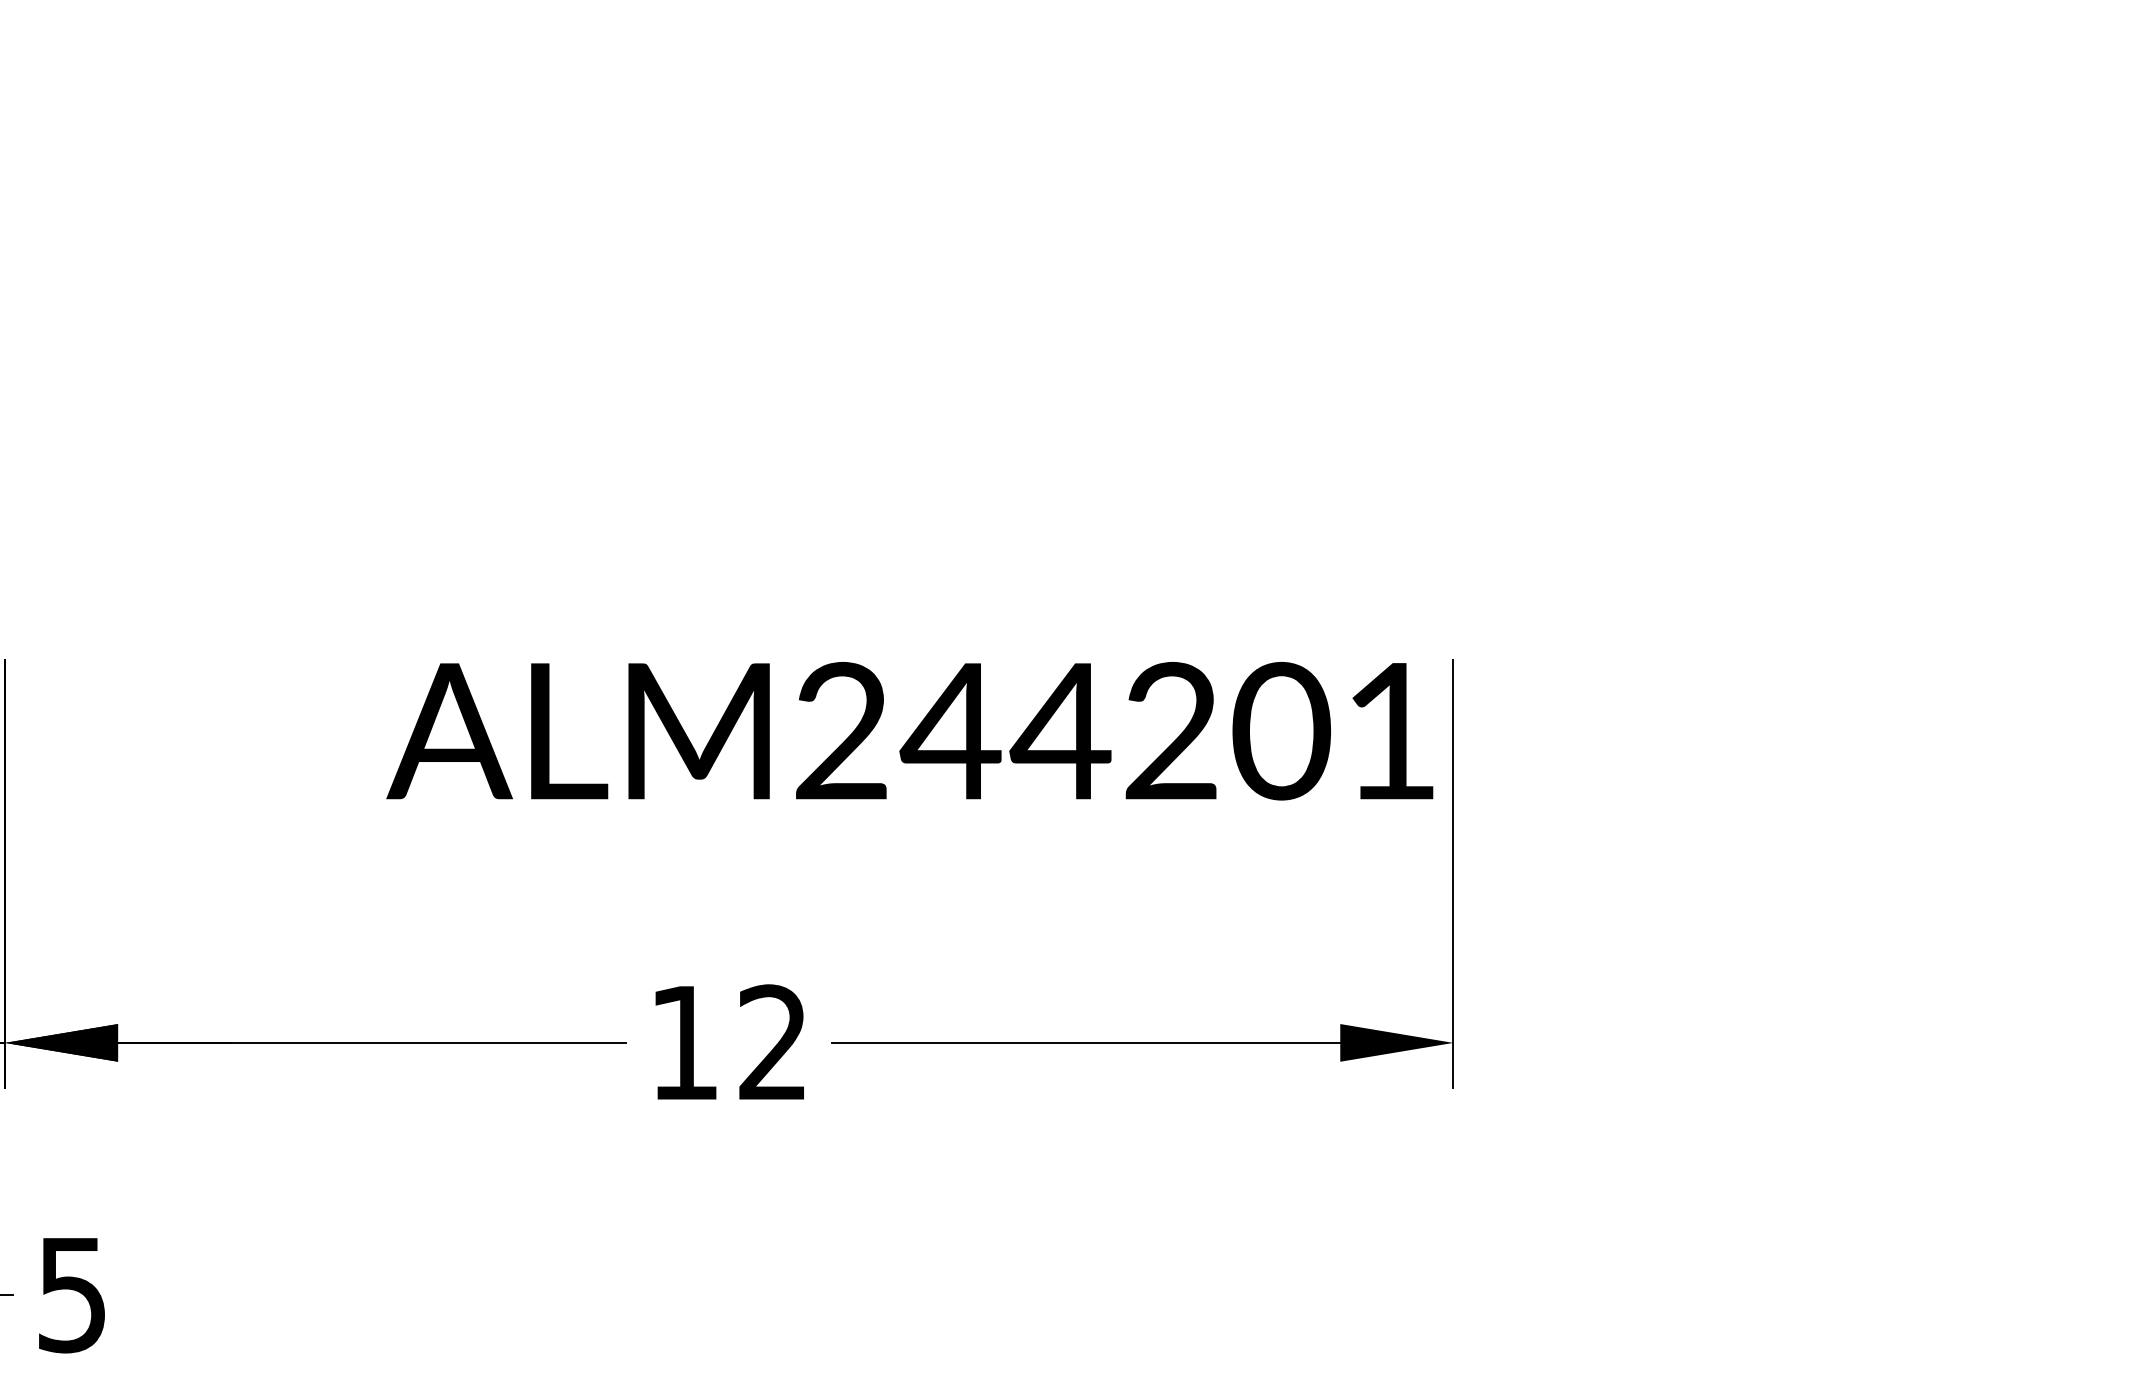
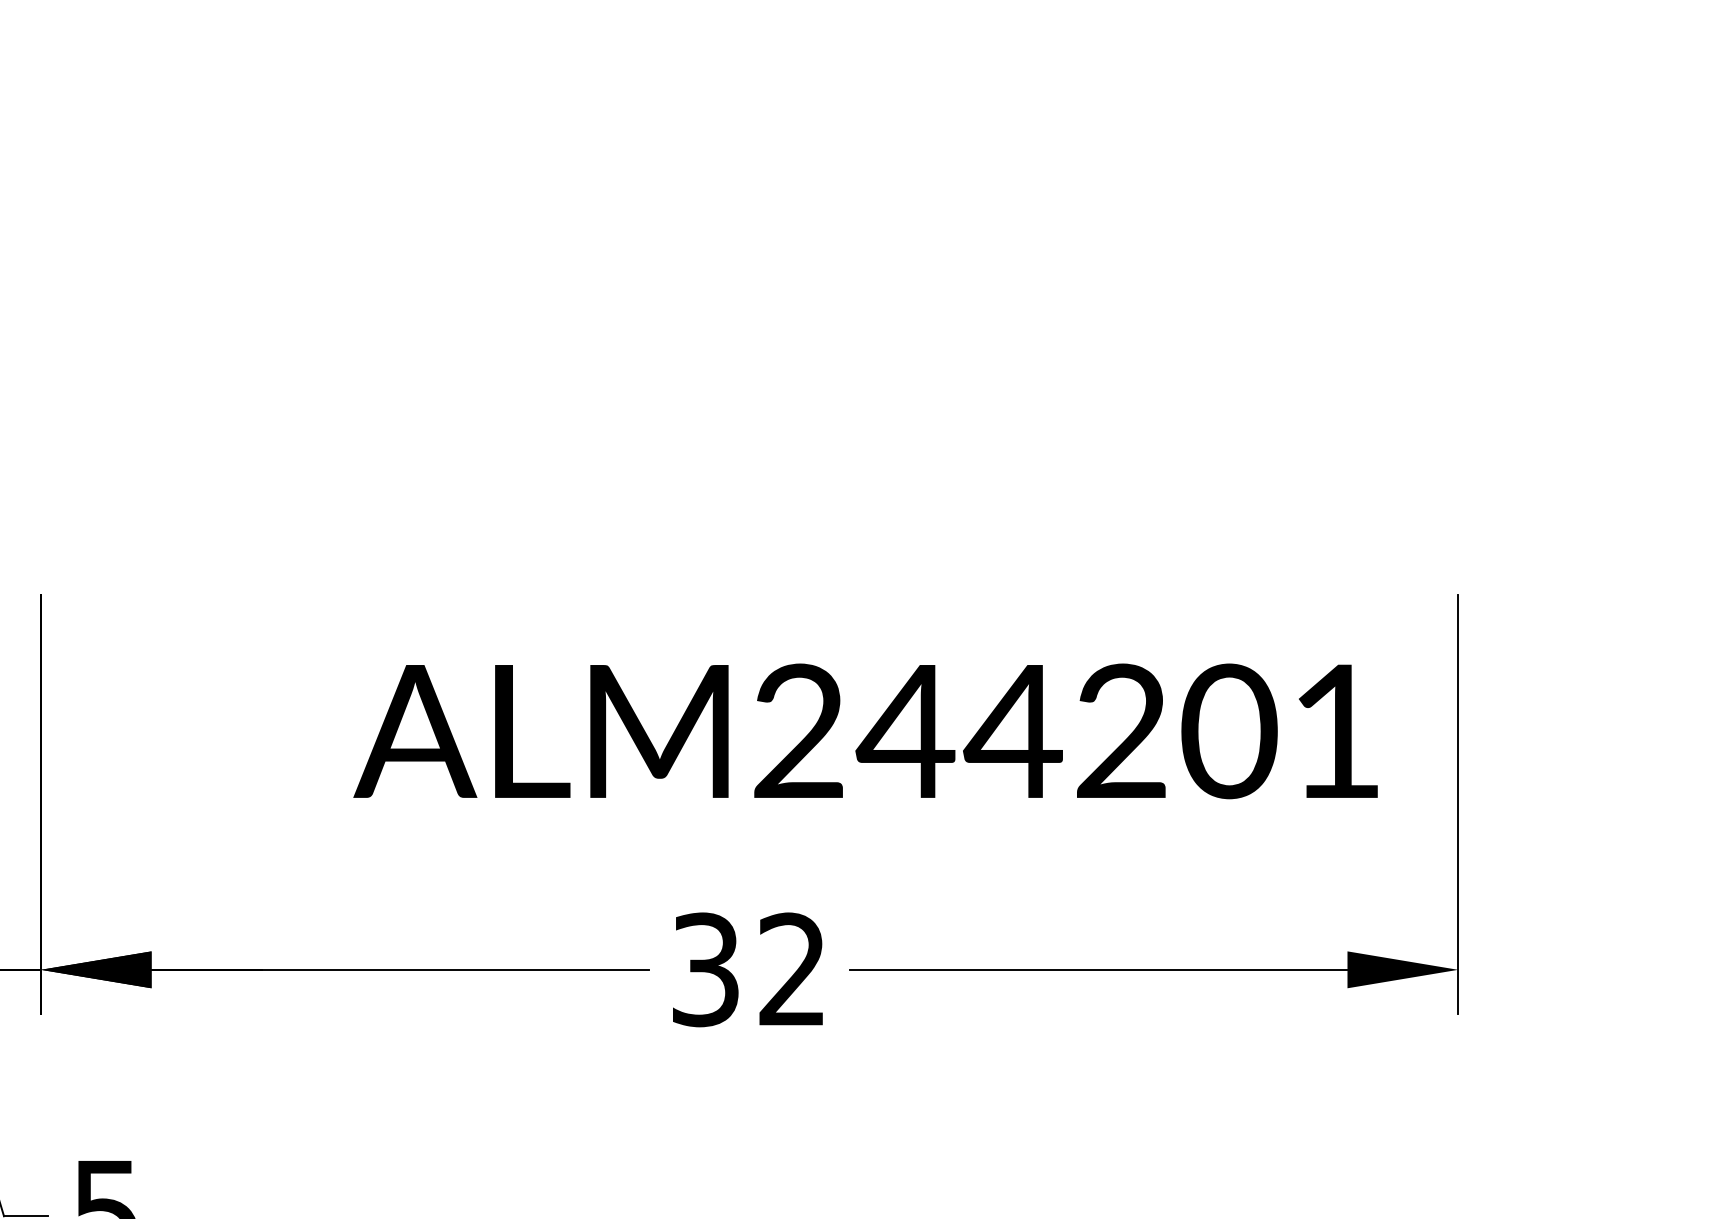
text: (909, 731) -> (865, 731), moved
text: (684, 1042) -> (705, 969), 12 -> 32

